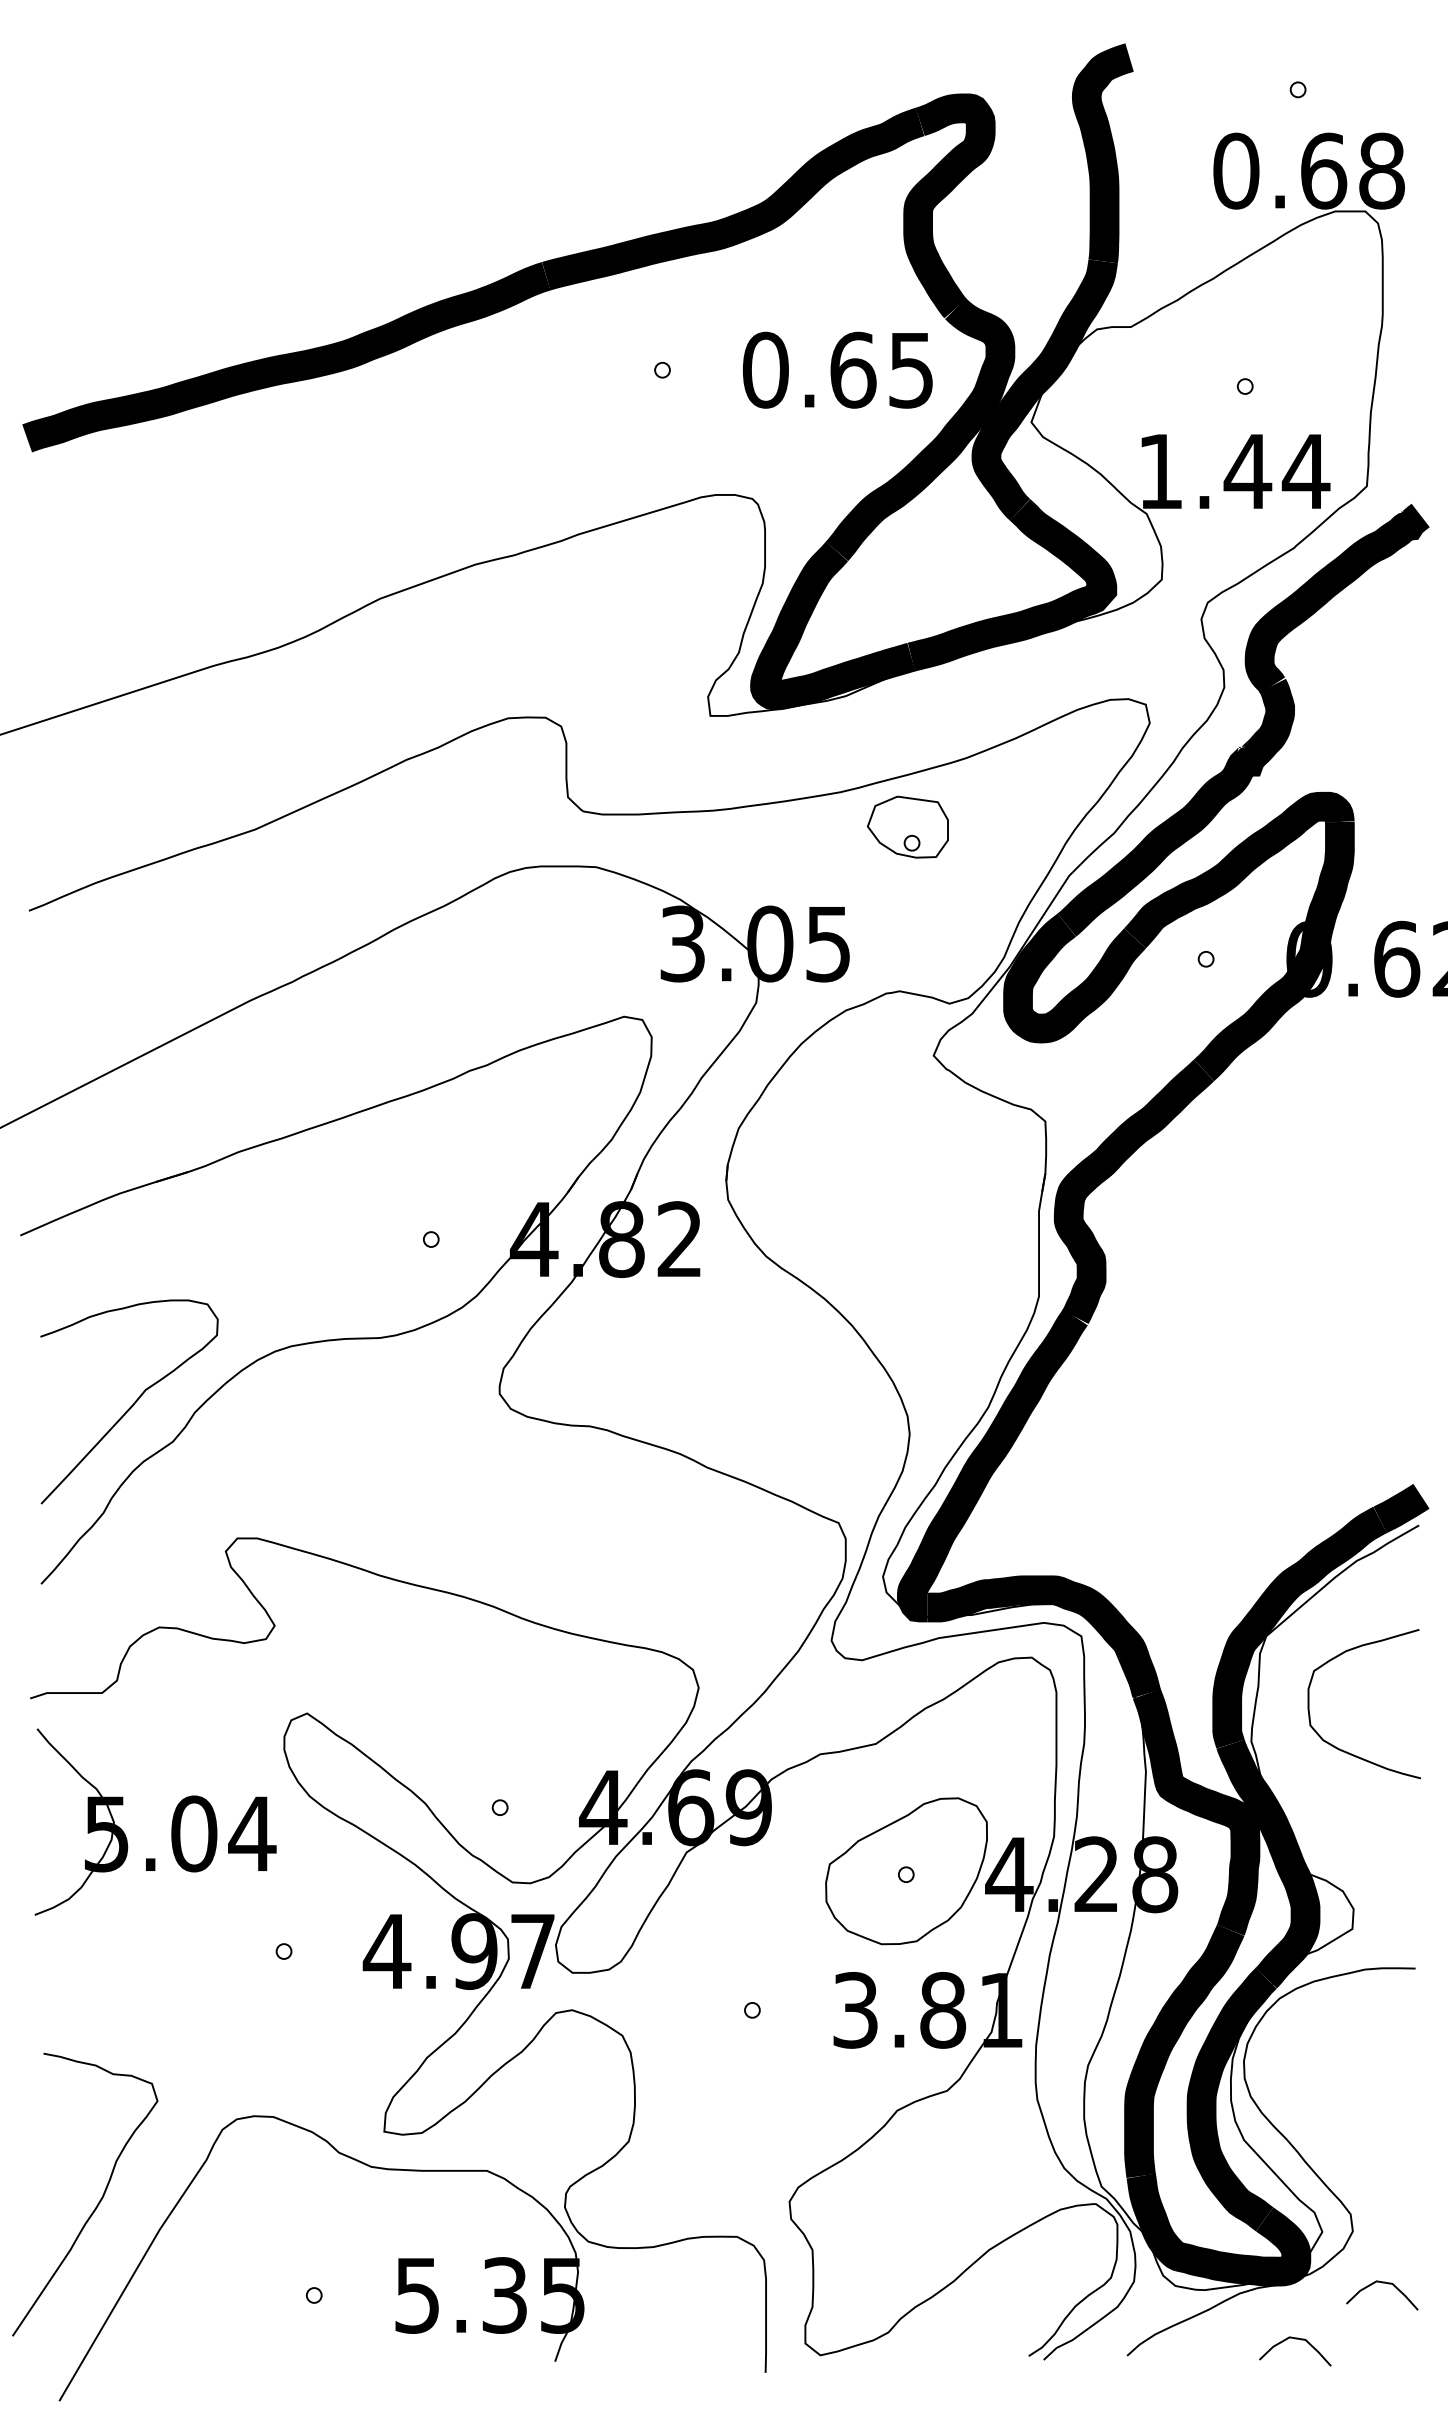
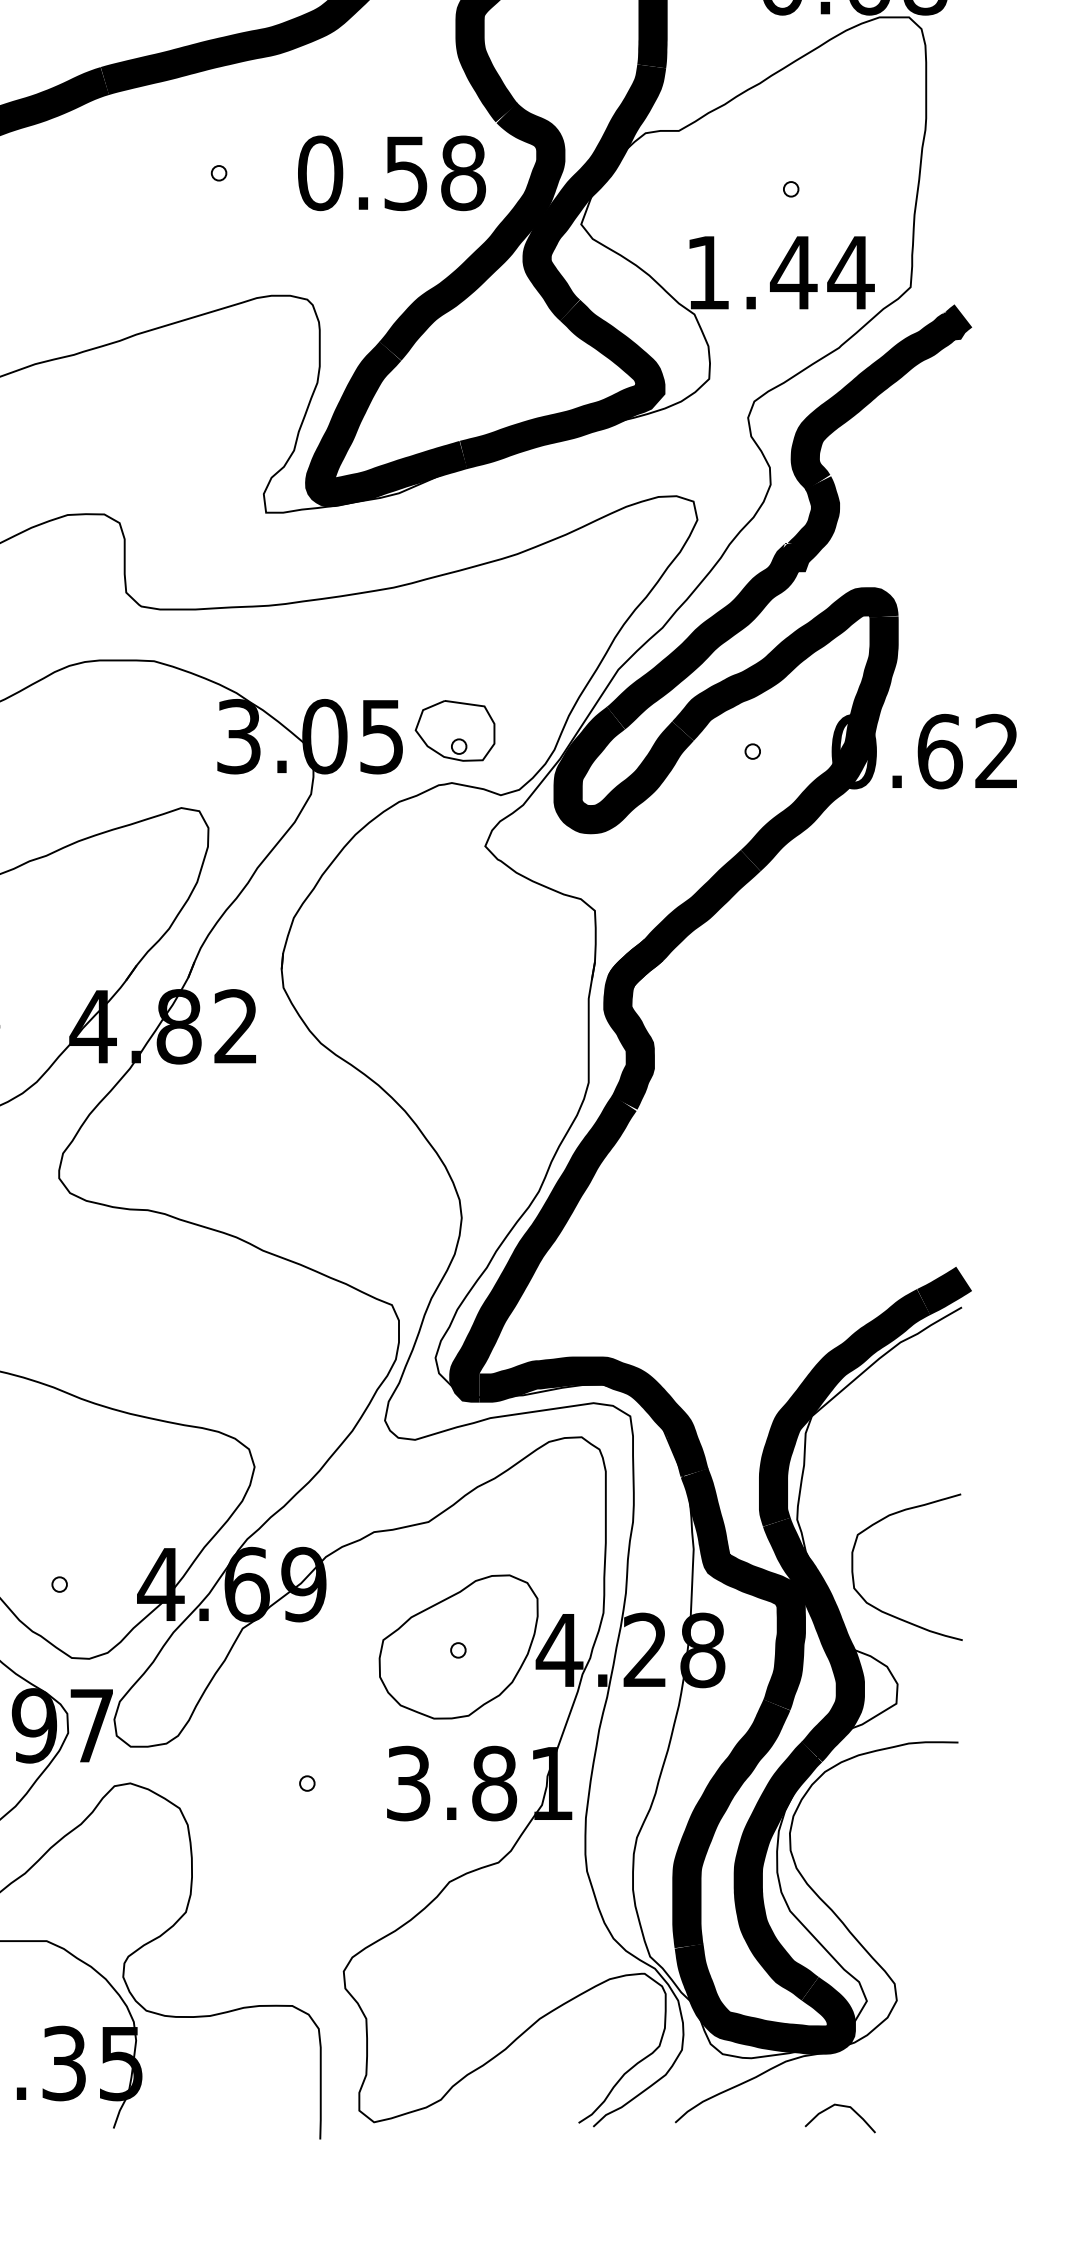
text: (882, 369) -> (435, 172), 0.65 -> 0.58
part: (907, 826) -> (454, 730), moved
curve: (1347, 1751) -> (890, 1613), moved
curve: (1382, 2283) -> (925, 2051), removed

